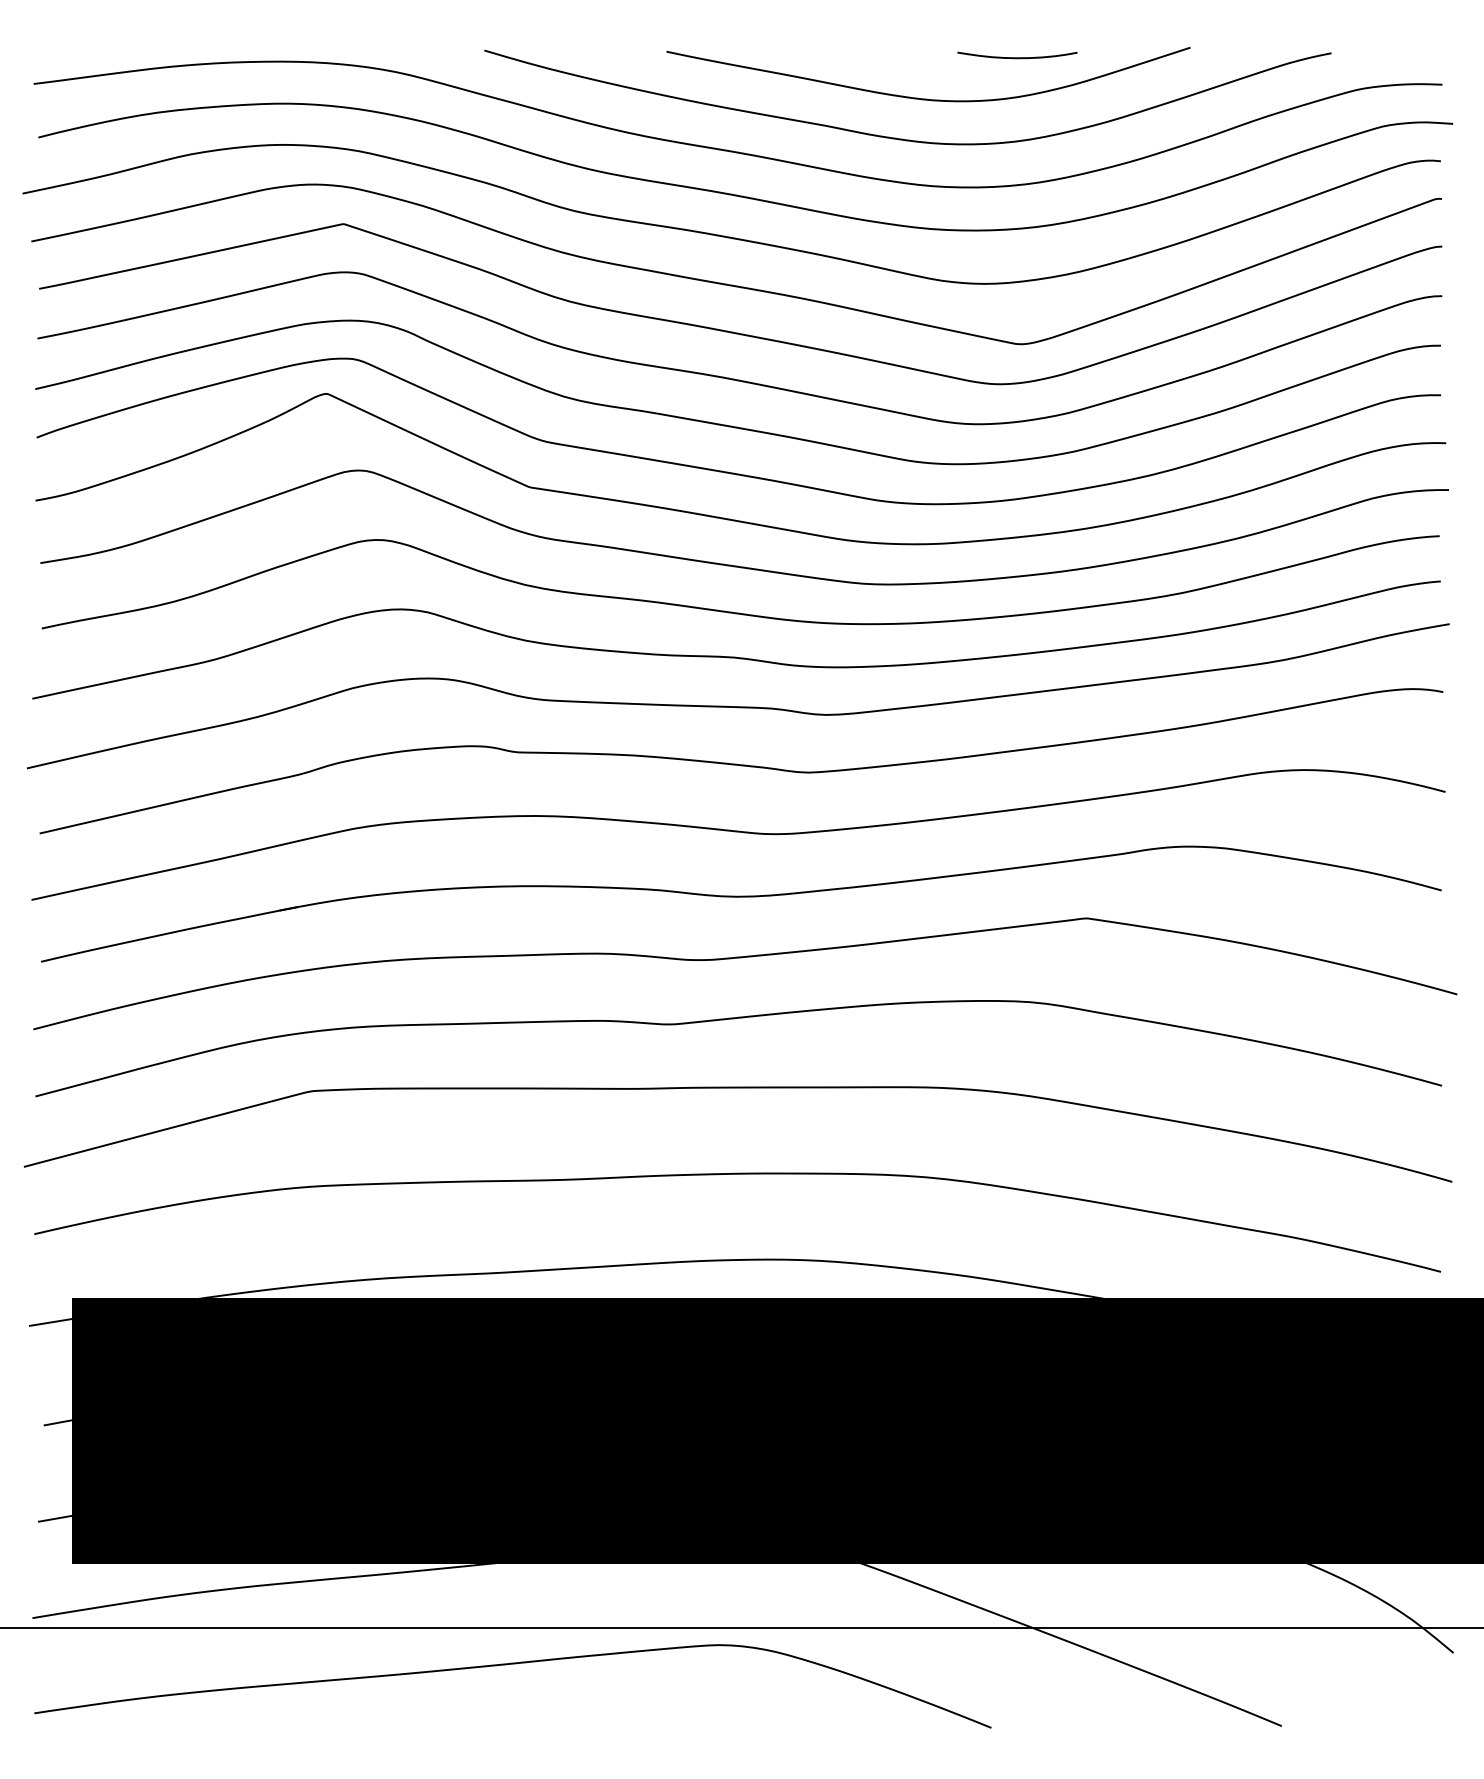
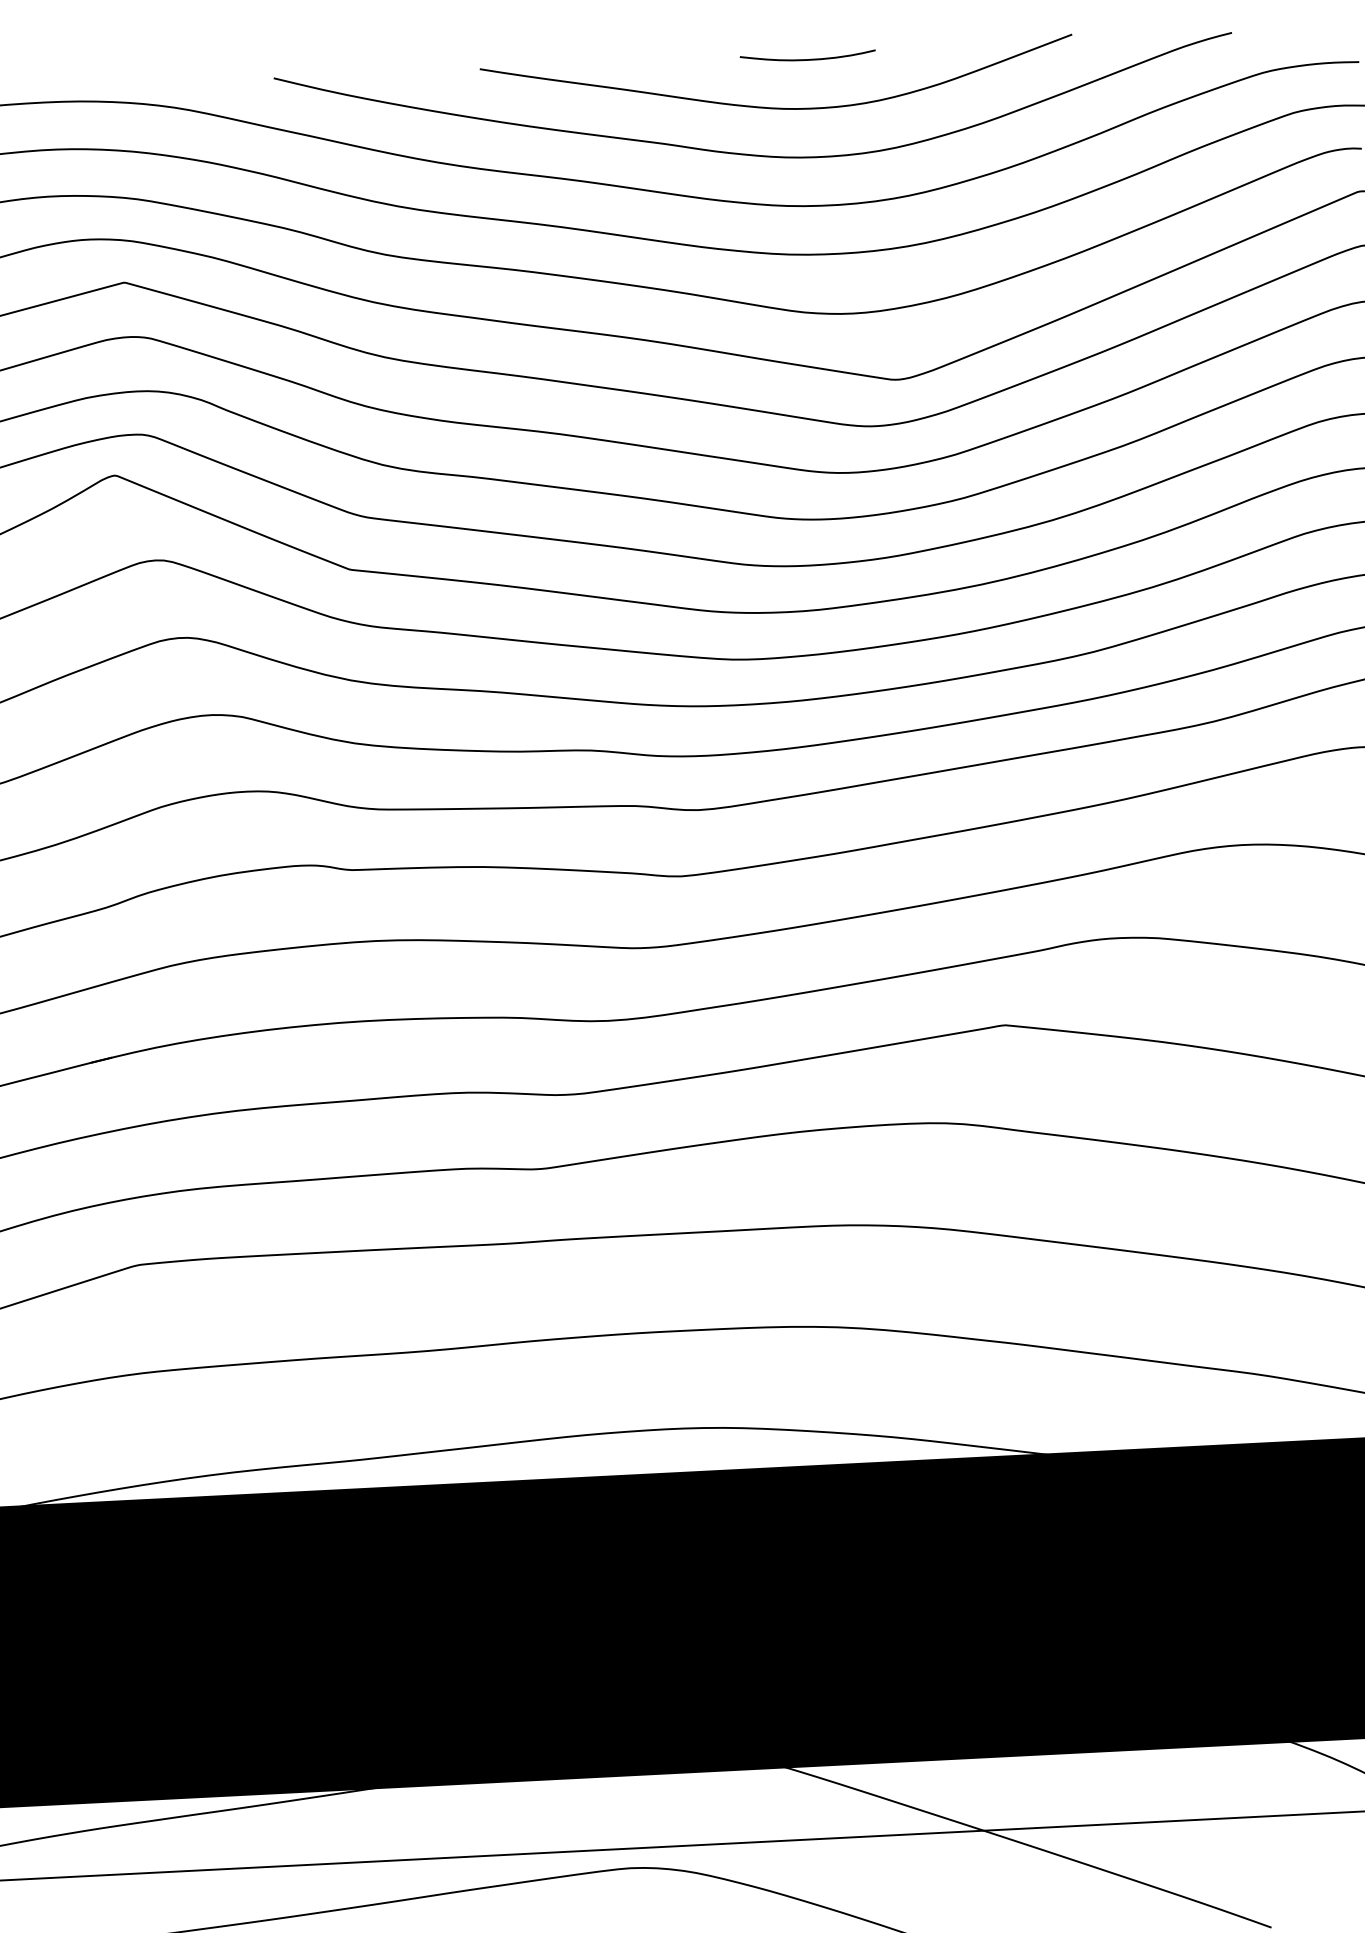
curve: (1017, 57) -> (808, 59), moved

